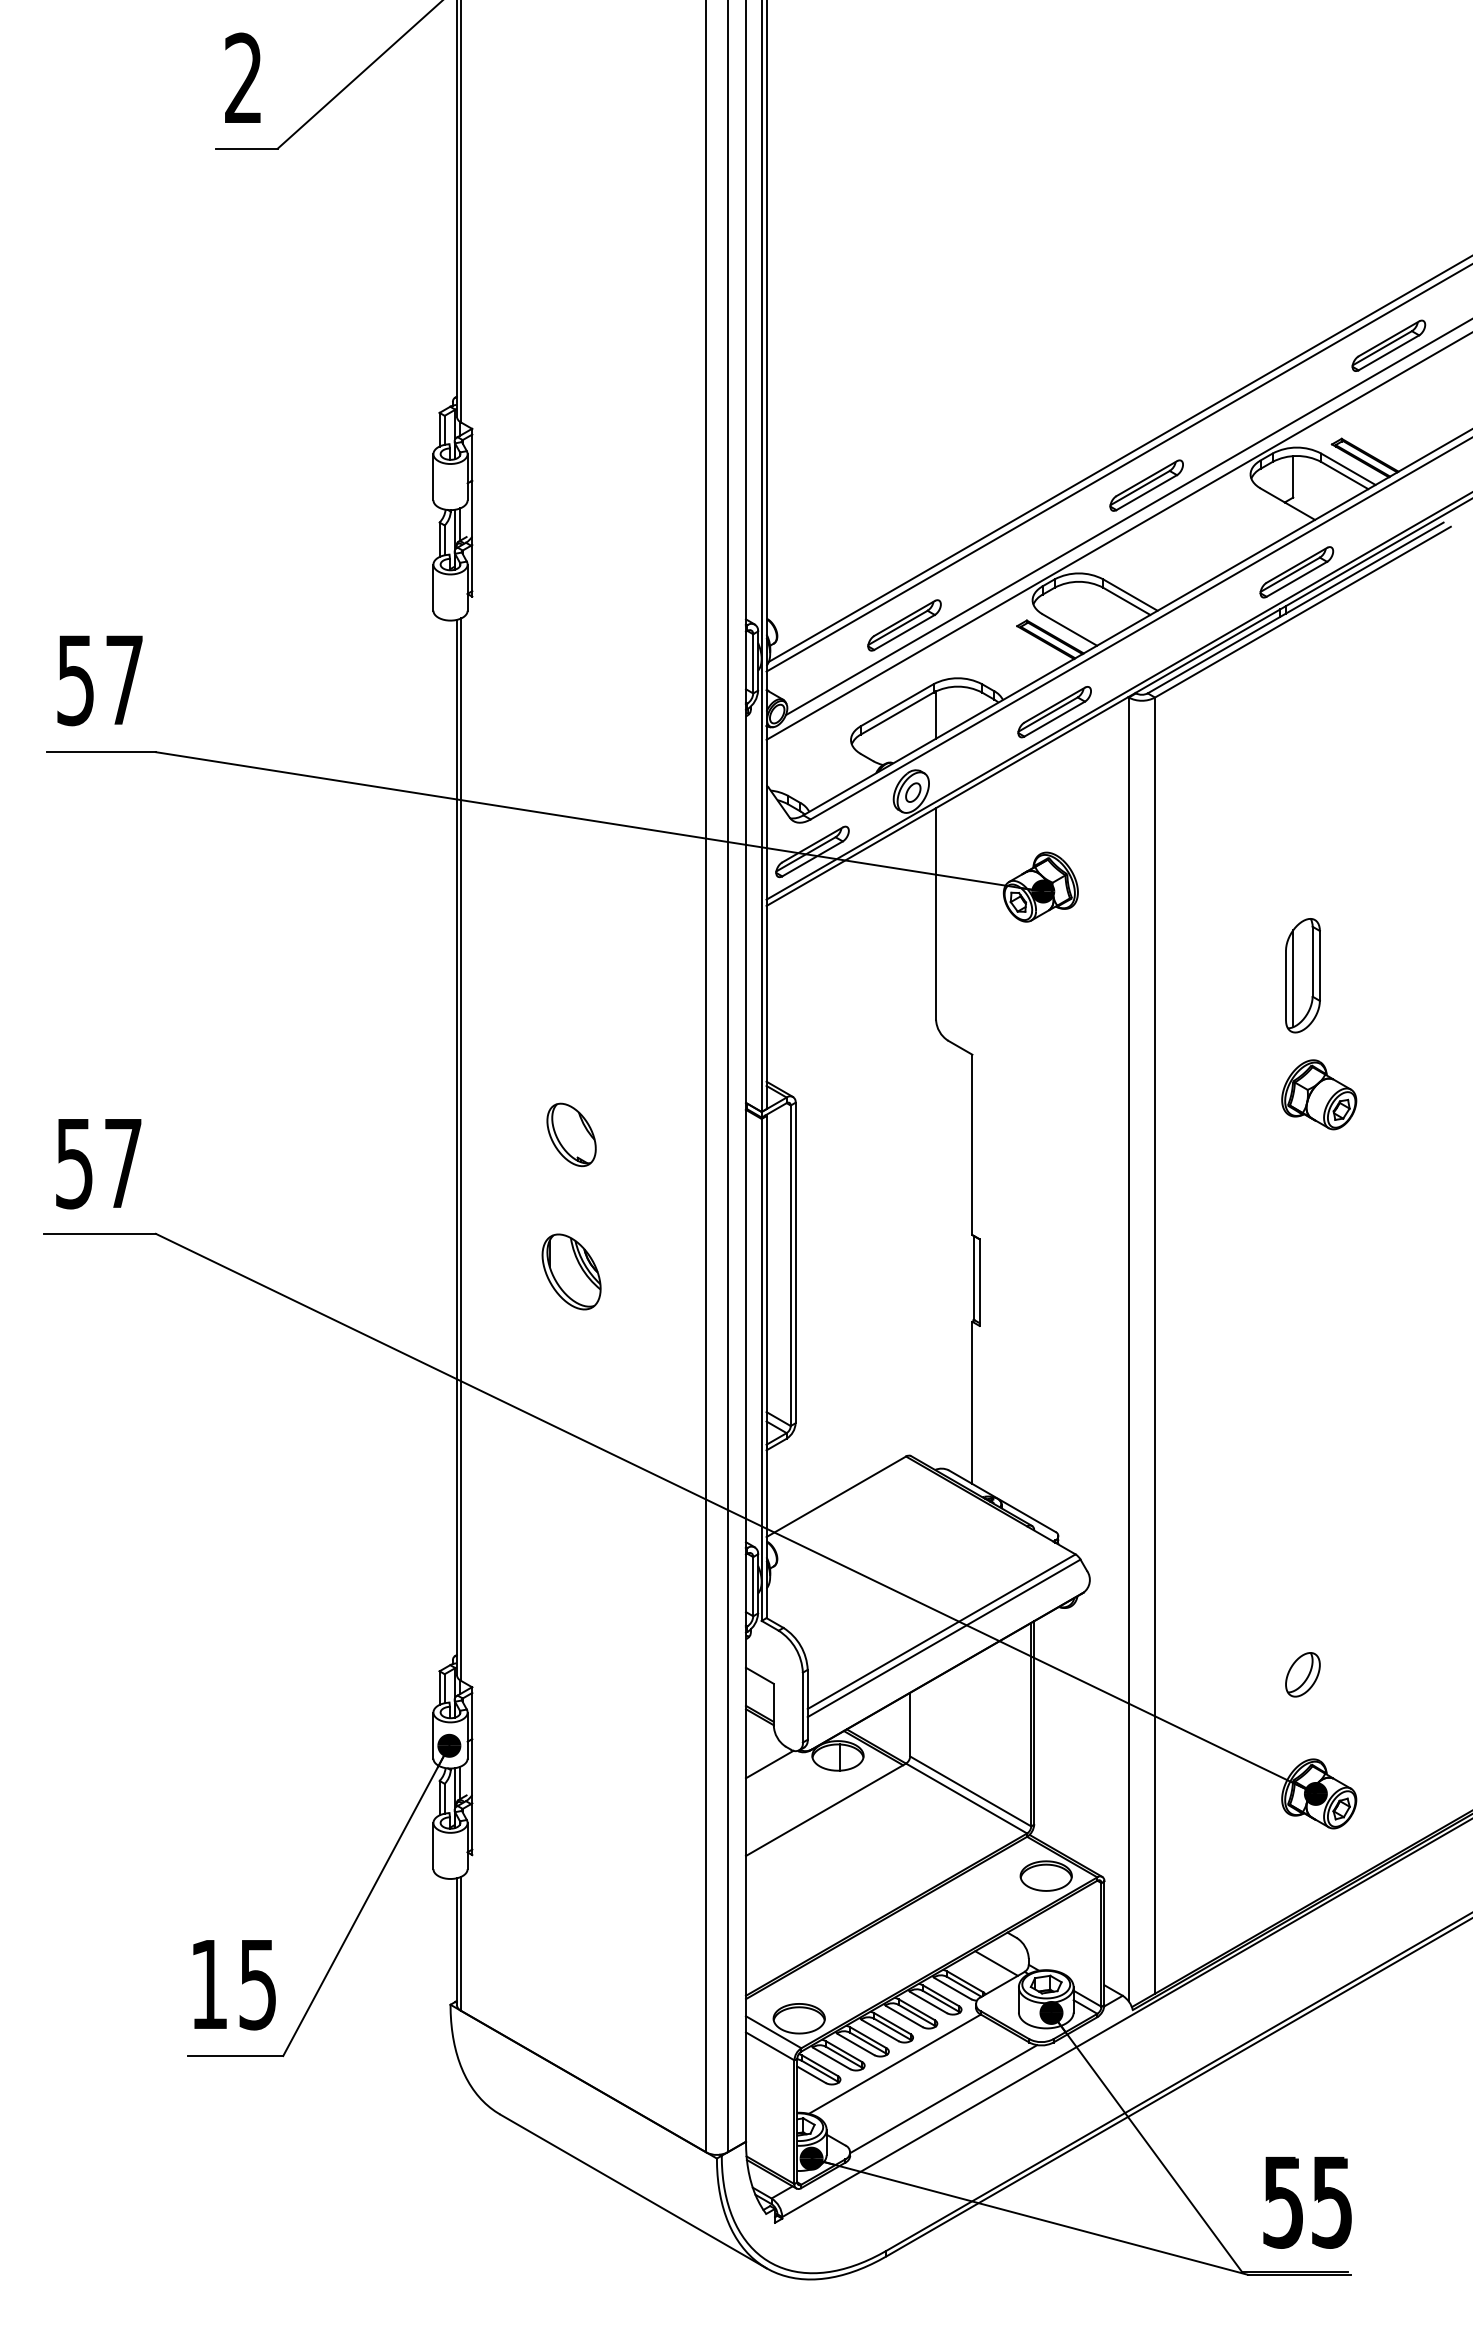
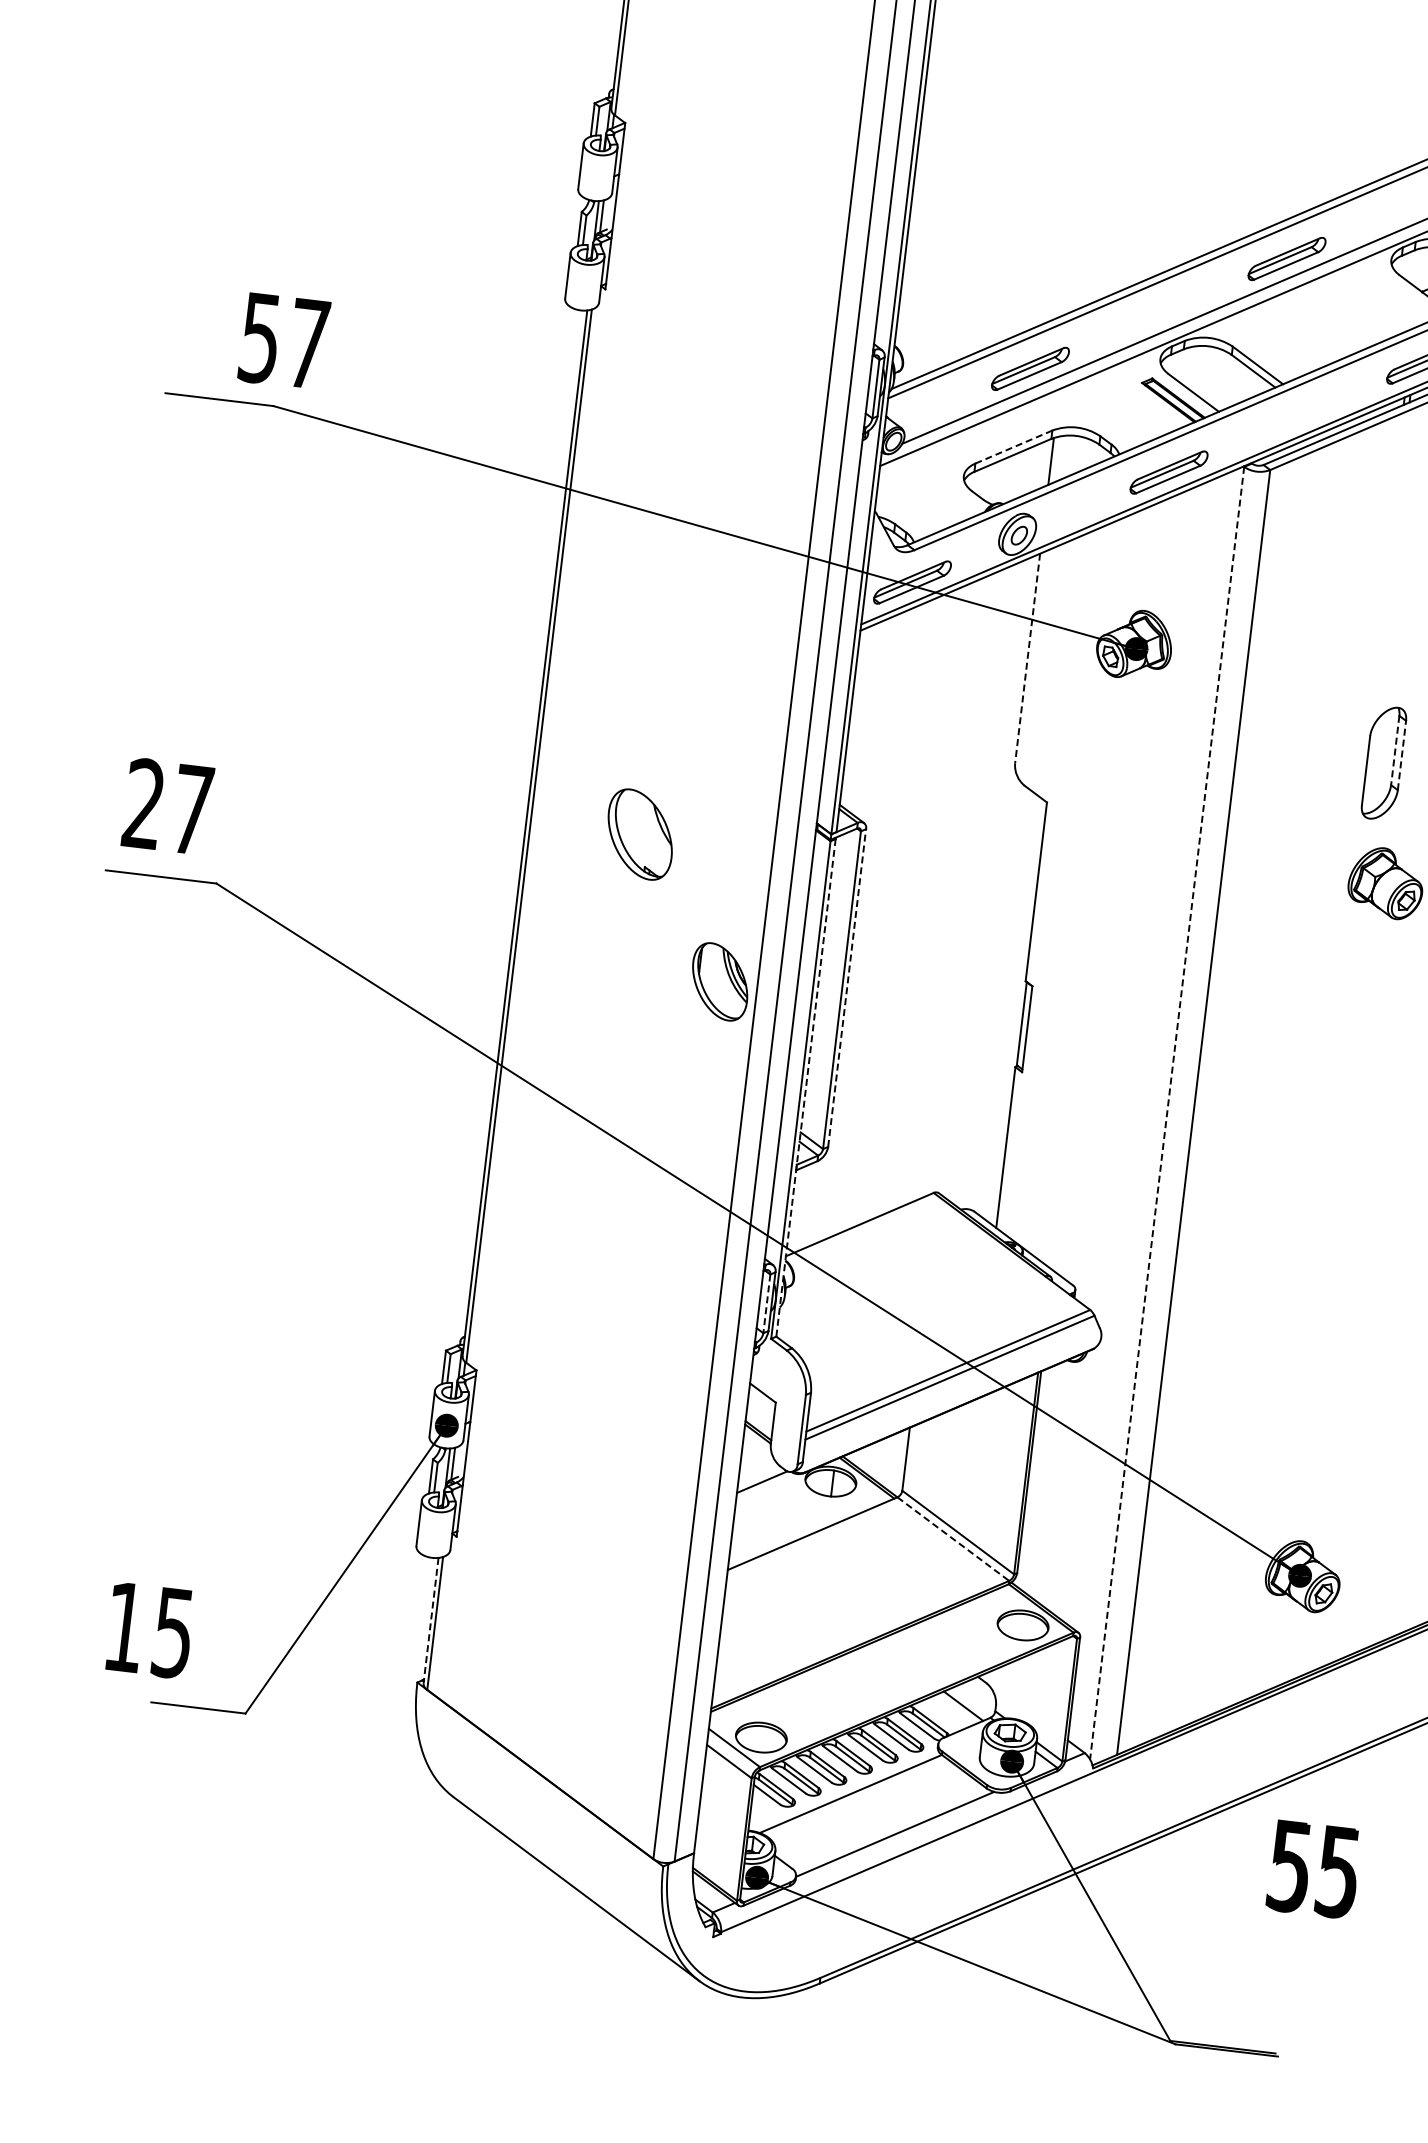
text: (99, 680) -> (283, 341), moved
line: (897, 705) -> (1014, 447), solid -> dashed
line: (936, 913) -> (1028, 658), solid -> dashed
line: (1312, 961) -> (1395, 750), solid -> dashed
line: (1319, 965) -> (1401, 755), solid -> dashed
line: (1293, 978) -> (1374, 764), removed
part: (571, 1134) -> (640, 834), size x1.4
text: (74, 1163) -> (144, 804), 57 -> 27
line: (795, 1262) -> (847, 987), solid -> dashed
part: (571, 1271) -> (720, 981), moved
line: (1128, 1349) -> (1166, 1113), solid -> dashed
line: (766, 1367) -> (805, 1088), solid -> dashed
line: (753, 1586) -> (767, 1303), solid -> dashed
part: (1302, 1674) -> (1300, 1455), removed
line: (966, 1798) -> (953, 1539), solid -> dashed
line: (456, 1942) -> (430, 1621), solid -> dashed
text: (234, 1985) -> (149, 1631), moved
text: (1307, 2202) -> (1313, 1869), moved

